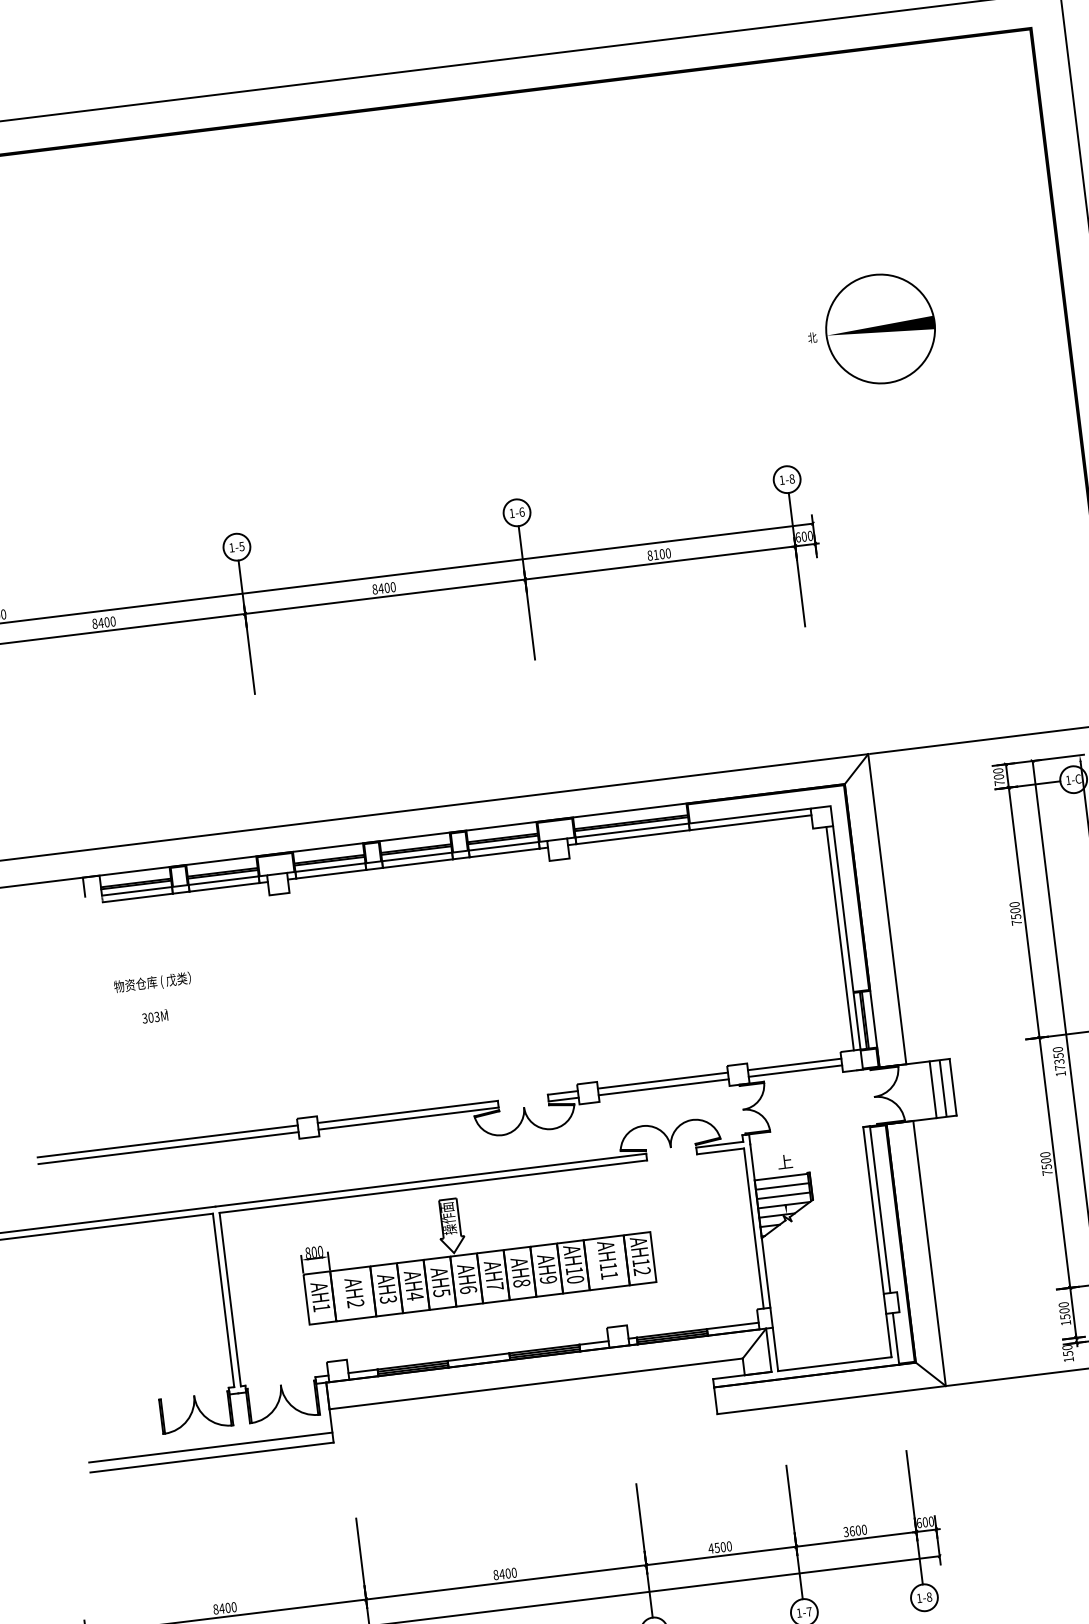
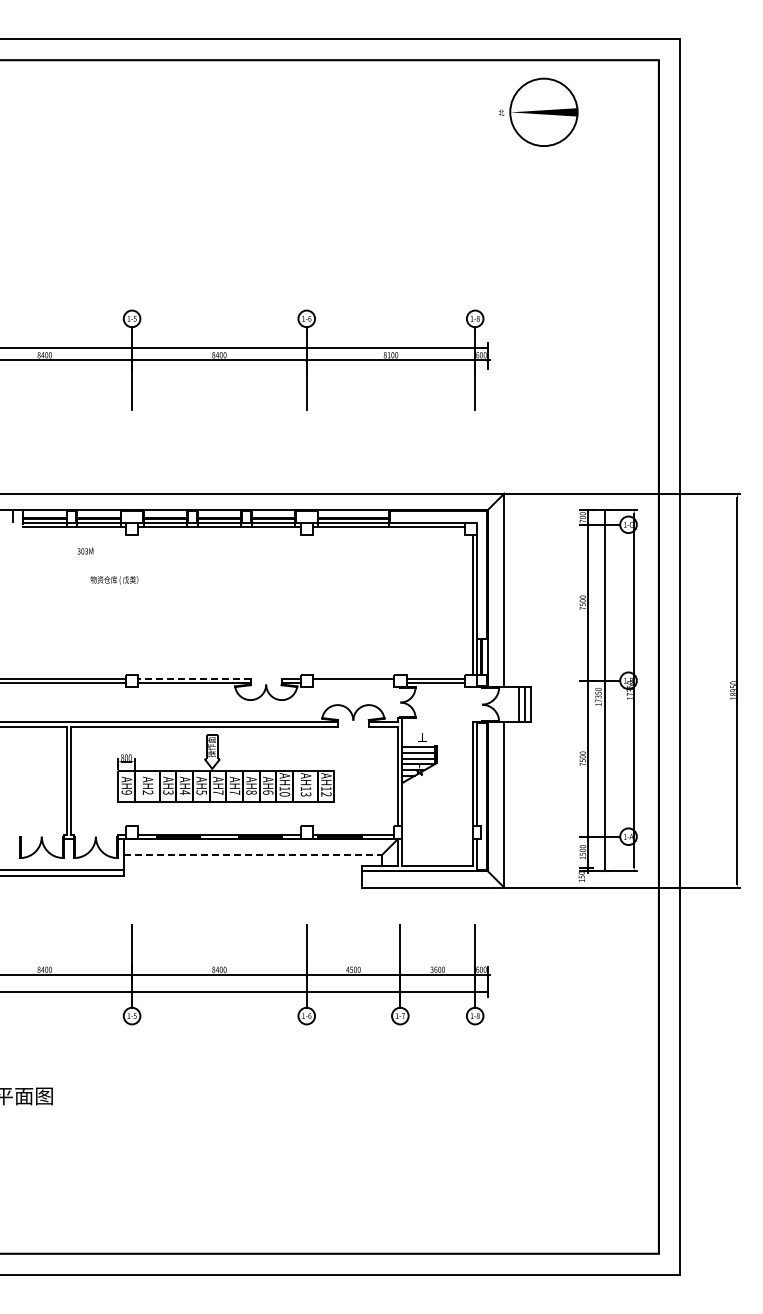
part: (871, 328) -> (538, 111), moved
text: (152, 983) -> (114, 580), moved
text: (155, 1015) -> (85, 550), moved
line: (663, 1086) -> (353, 682), removed
line: (406, 1111) -> (193, 678), solid -> dashed
text: (608, 1275) -> (305, 794), AH11 -> AH13
text: (548, 1279) -> (268, 792), AH9 -> AH6
text: (468, 1289) -> (218, 792), AH6 -> AH7
text: (321, 1307) -> (126, 792), AH1 -> AH9
line: (535, 1384) -> (252, 855), solid -> dashed

